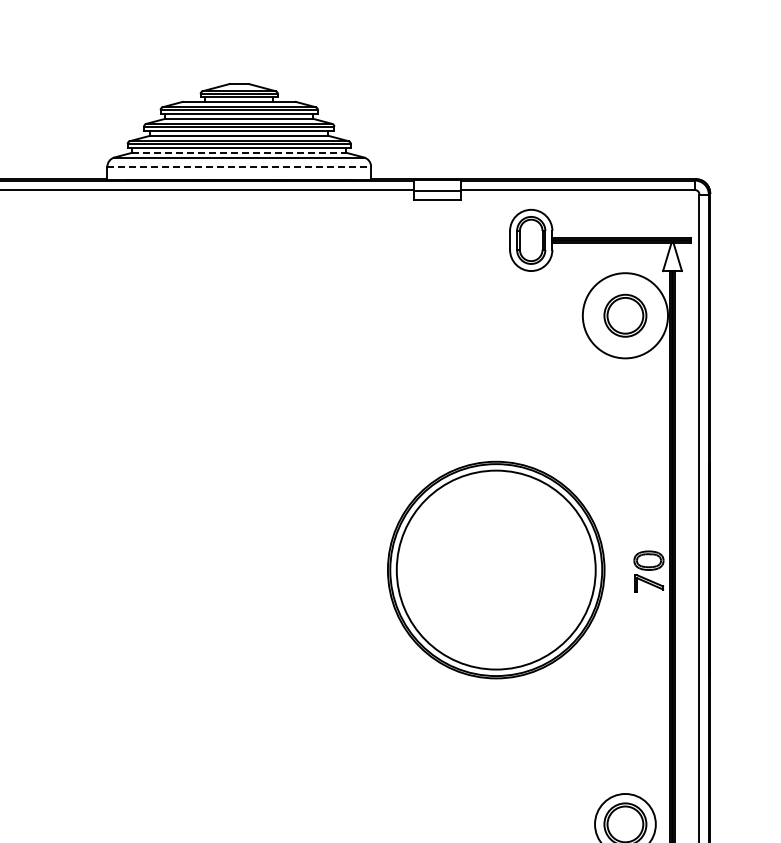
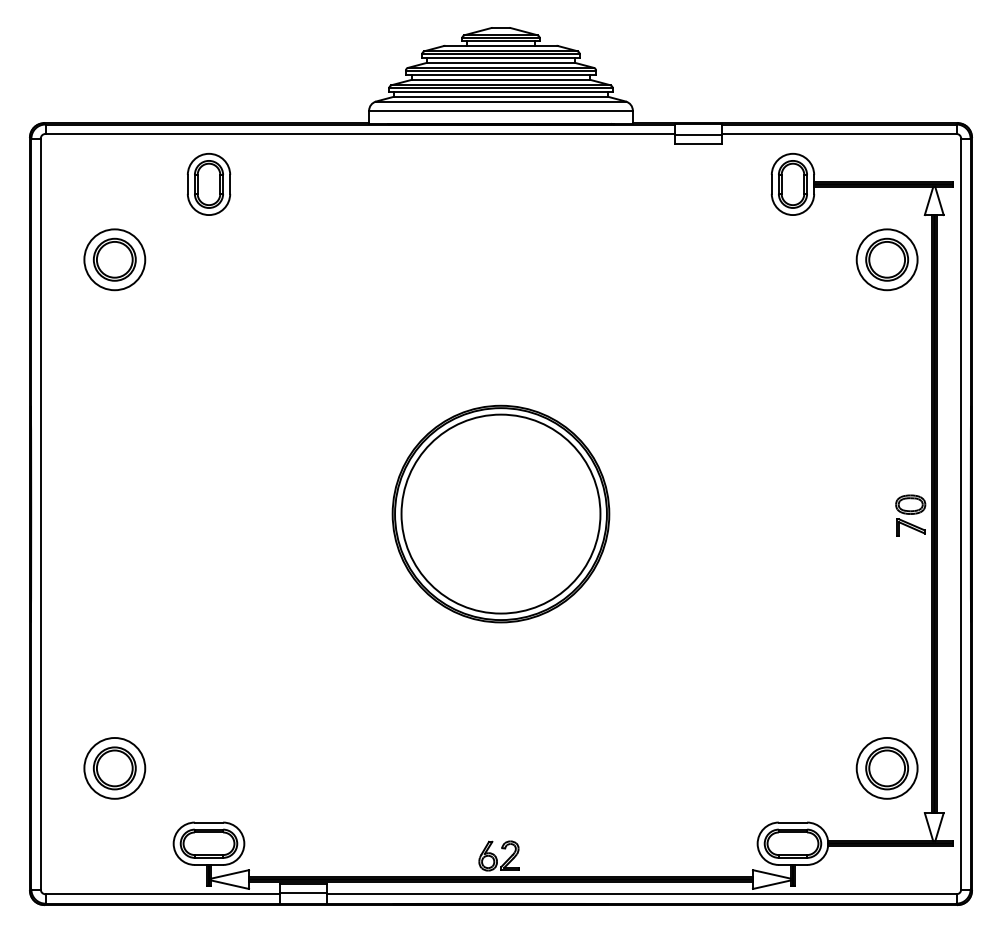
line: (239, 152) -> (501, 96), dashed -> solid
line: (239, 166) -> (501, 110), dashed -> solid
circle: (624, 315) -> (886, 259), size x0.71
part: (495, 569) -> (500, 513), moved

